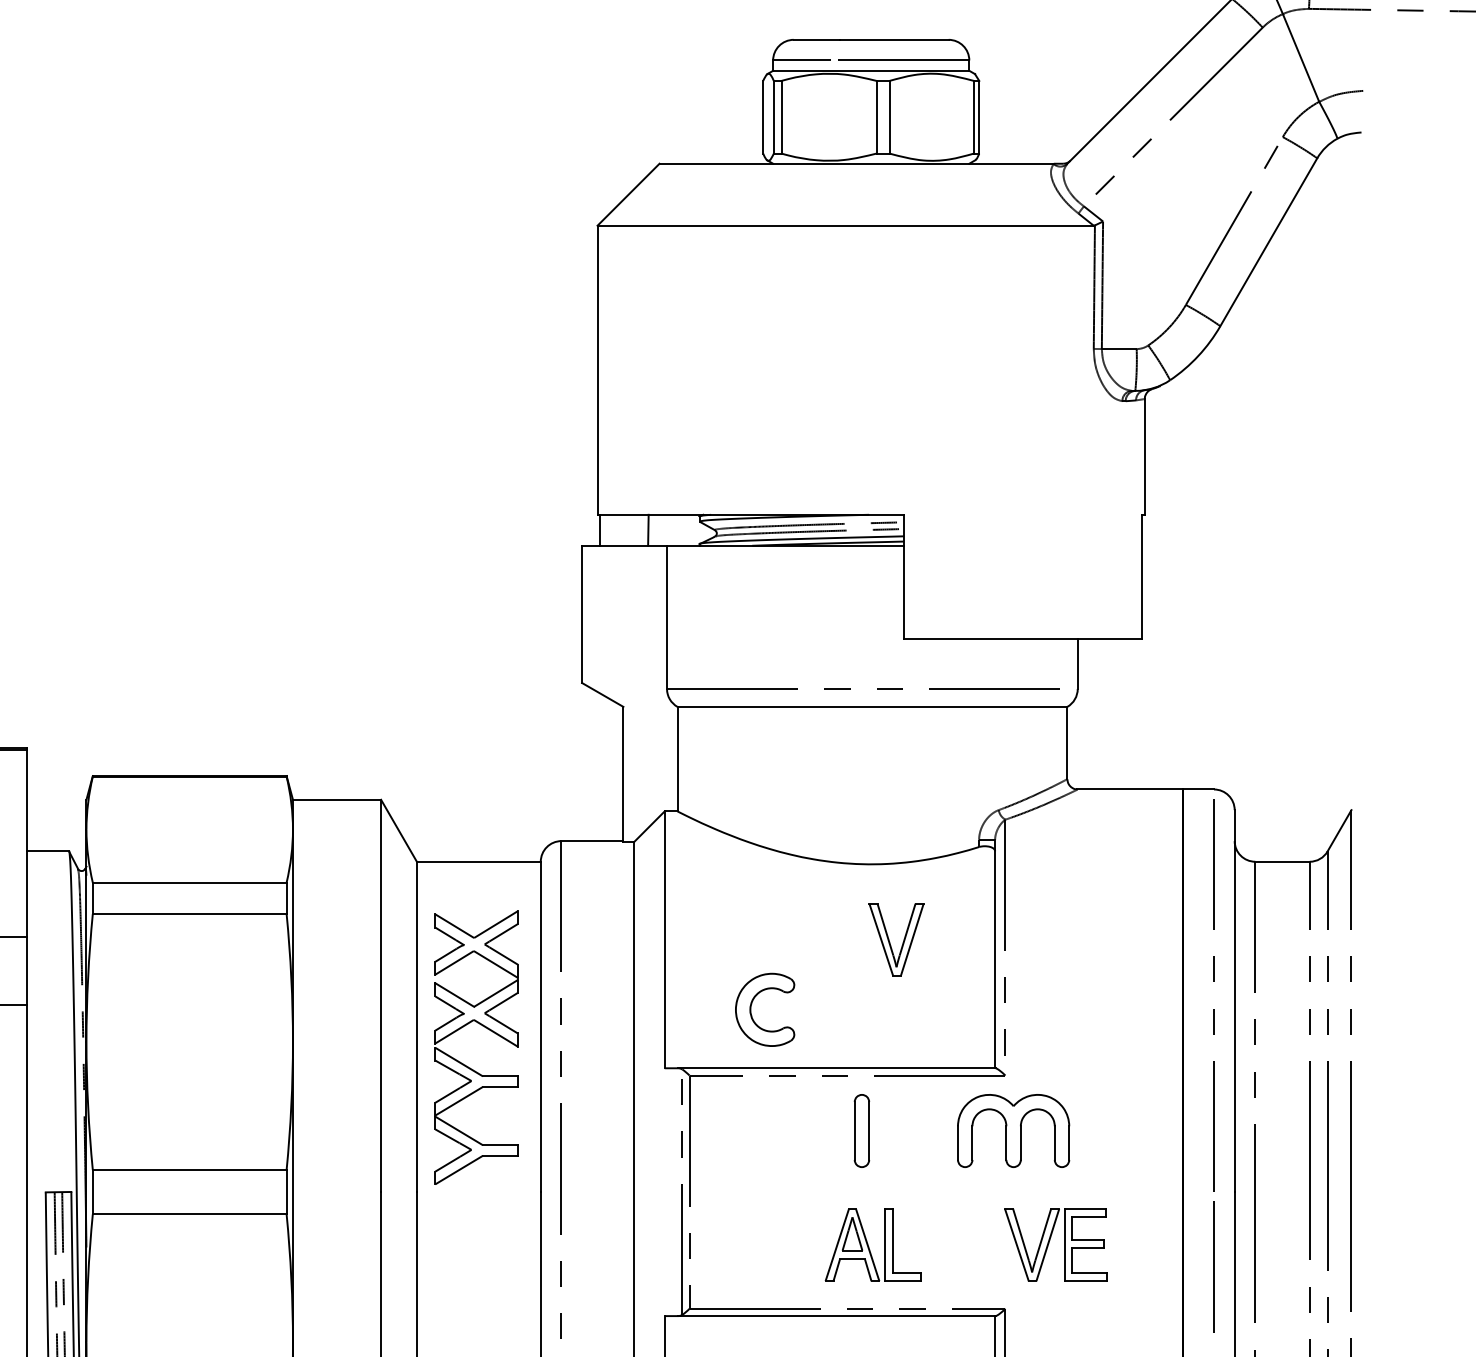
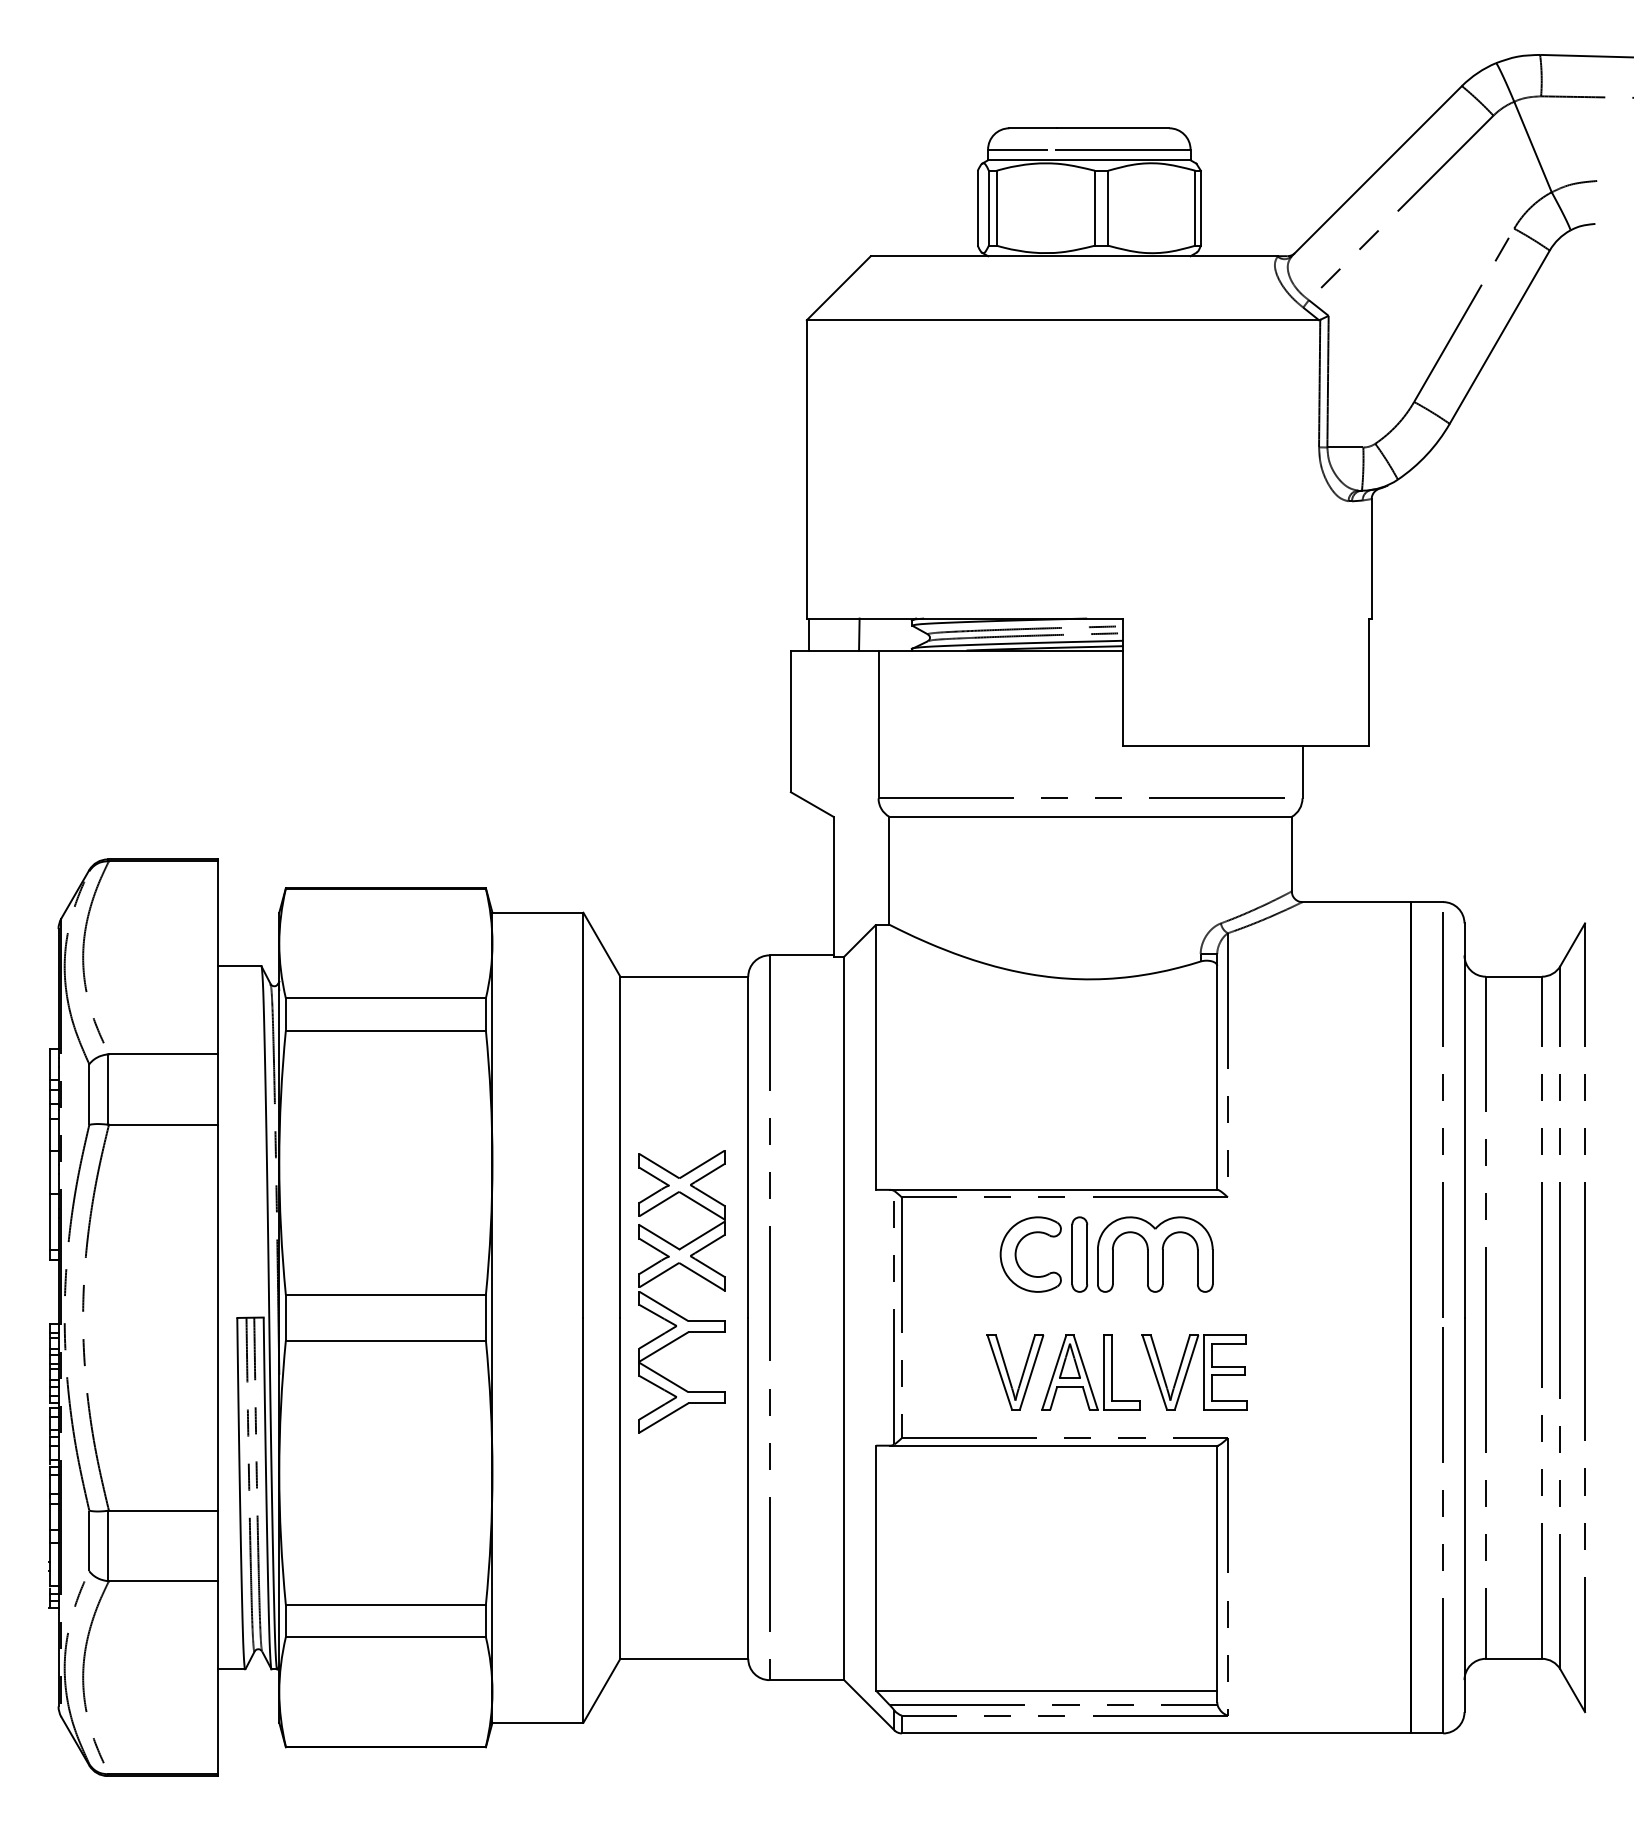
part: (890, 942) -> (1009, 1375), moved
part: (752, 1004) -> (1017, 1249), moved
part: (466, 1065) -> (671, 1309), moved
part: (1013, 1130) -> (1155, 1254), moved
part: (1049, 1243) -> (1188, 1370), moved

